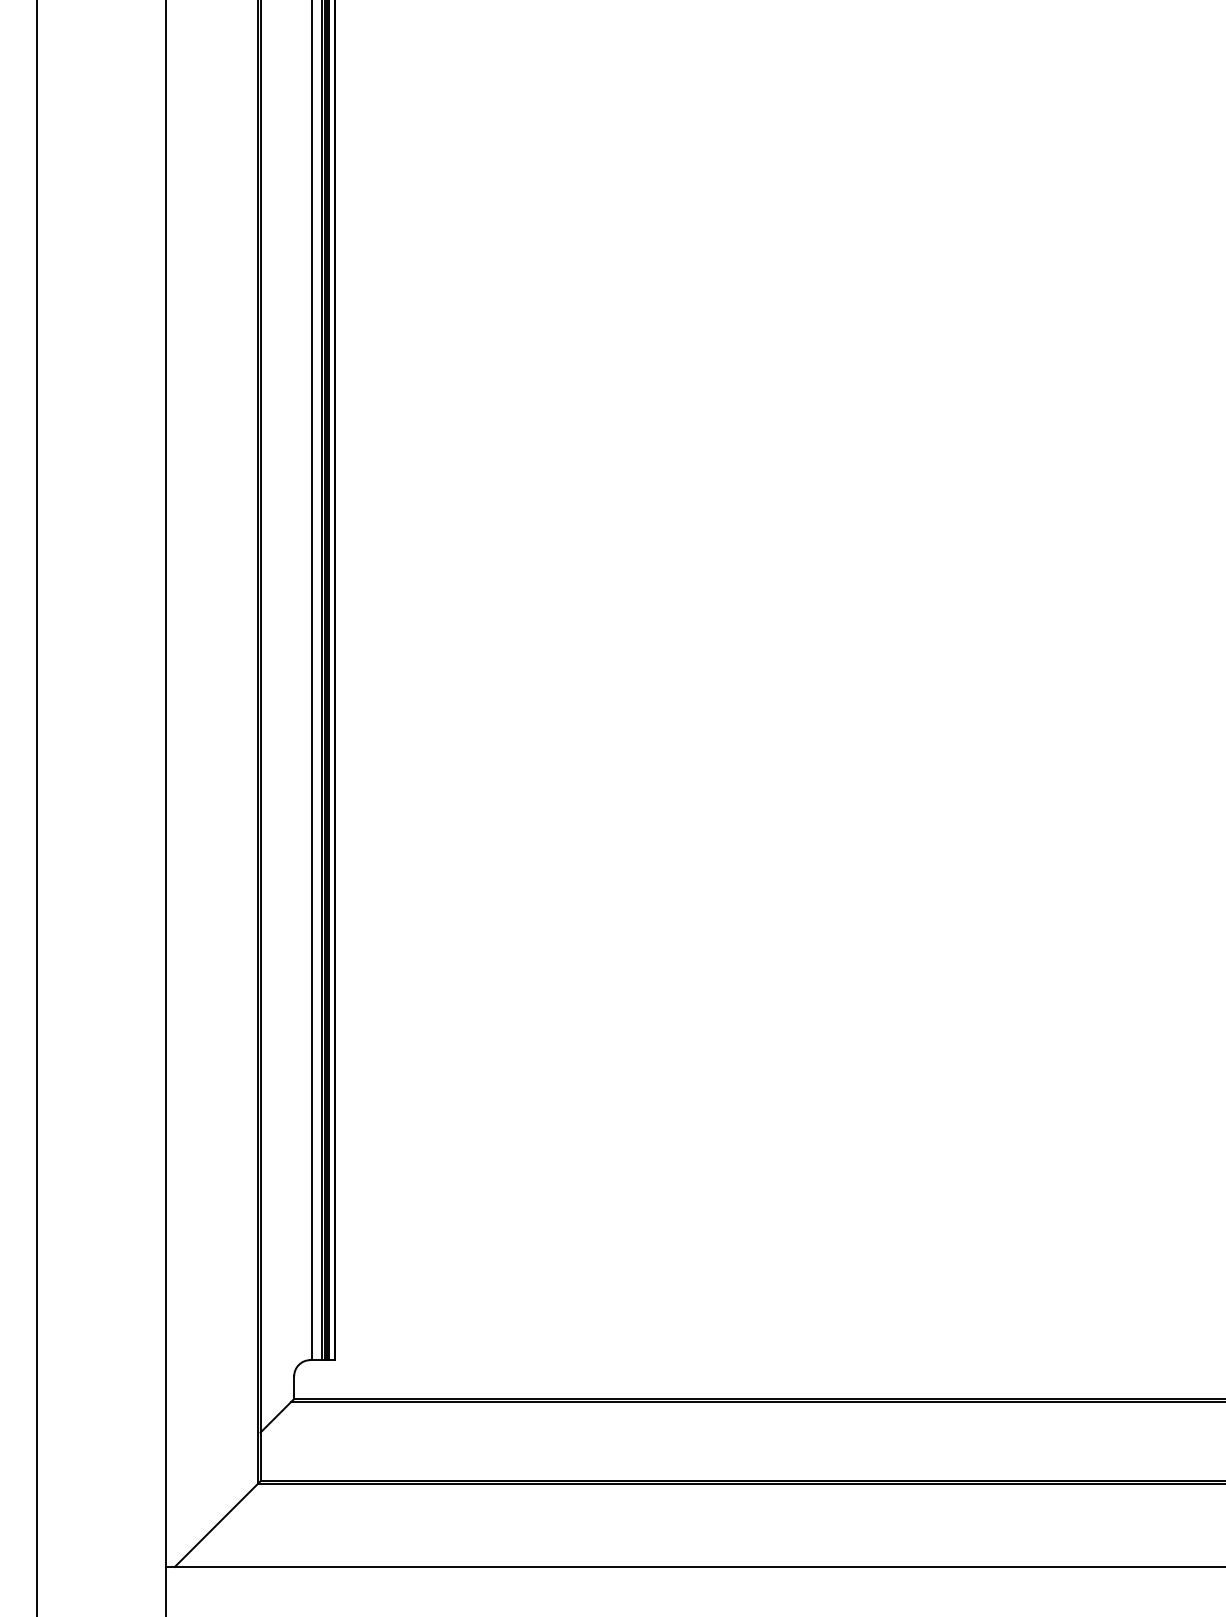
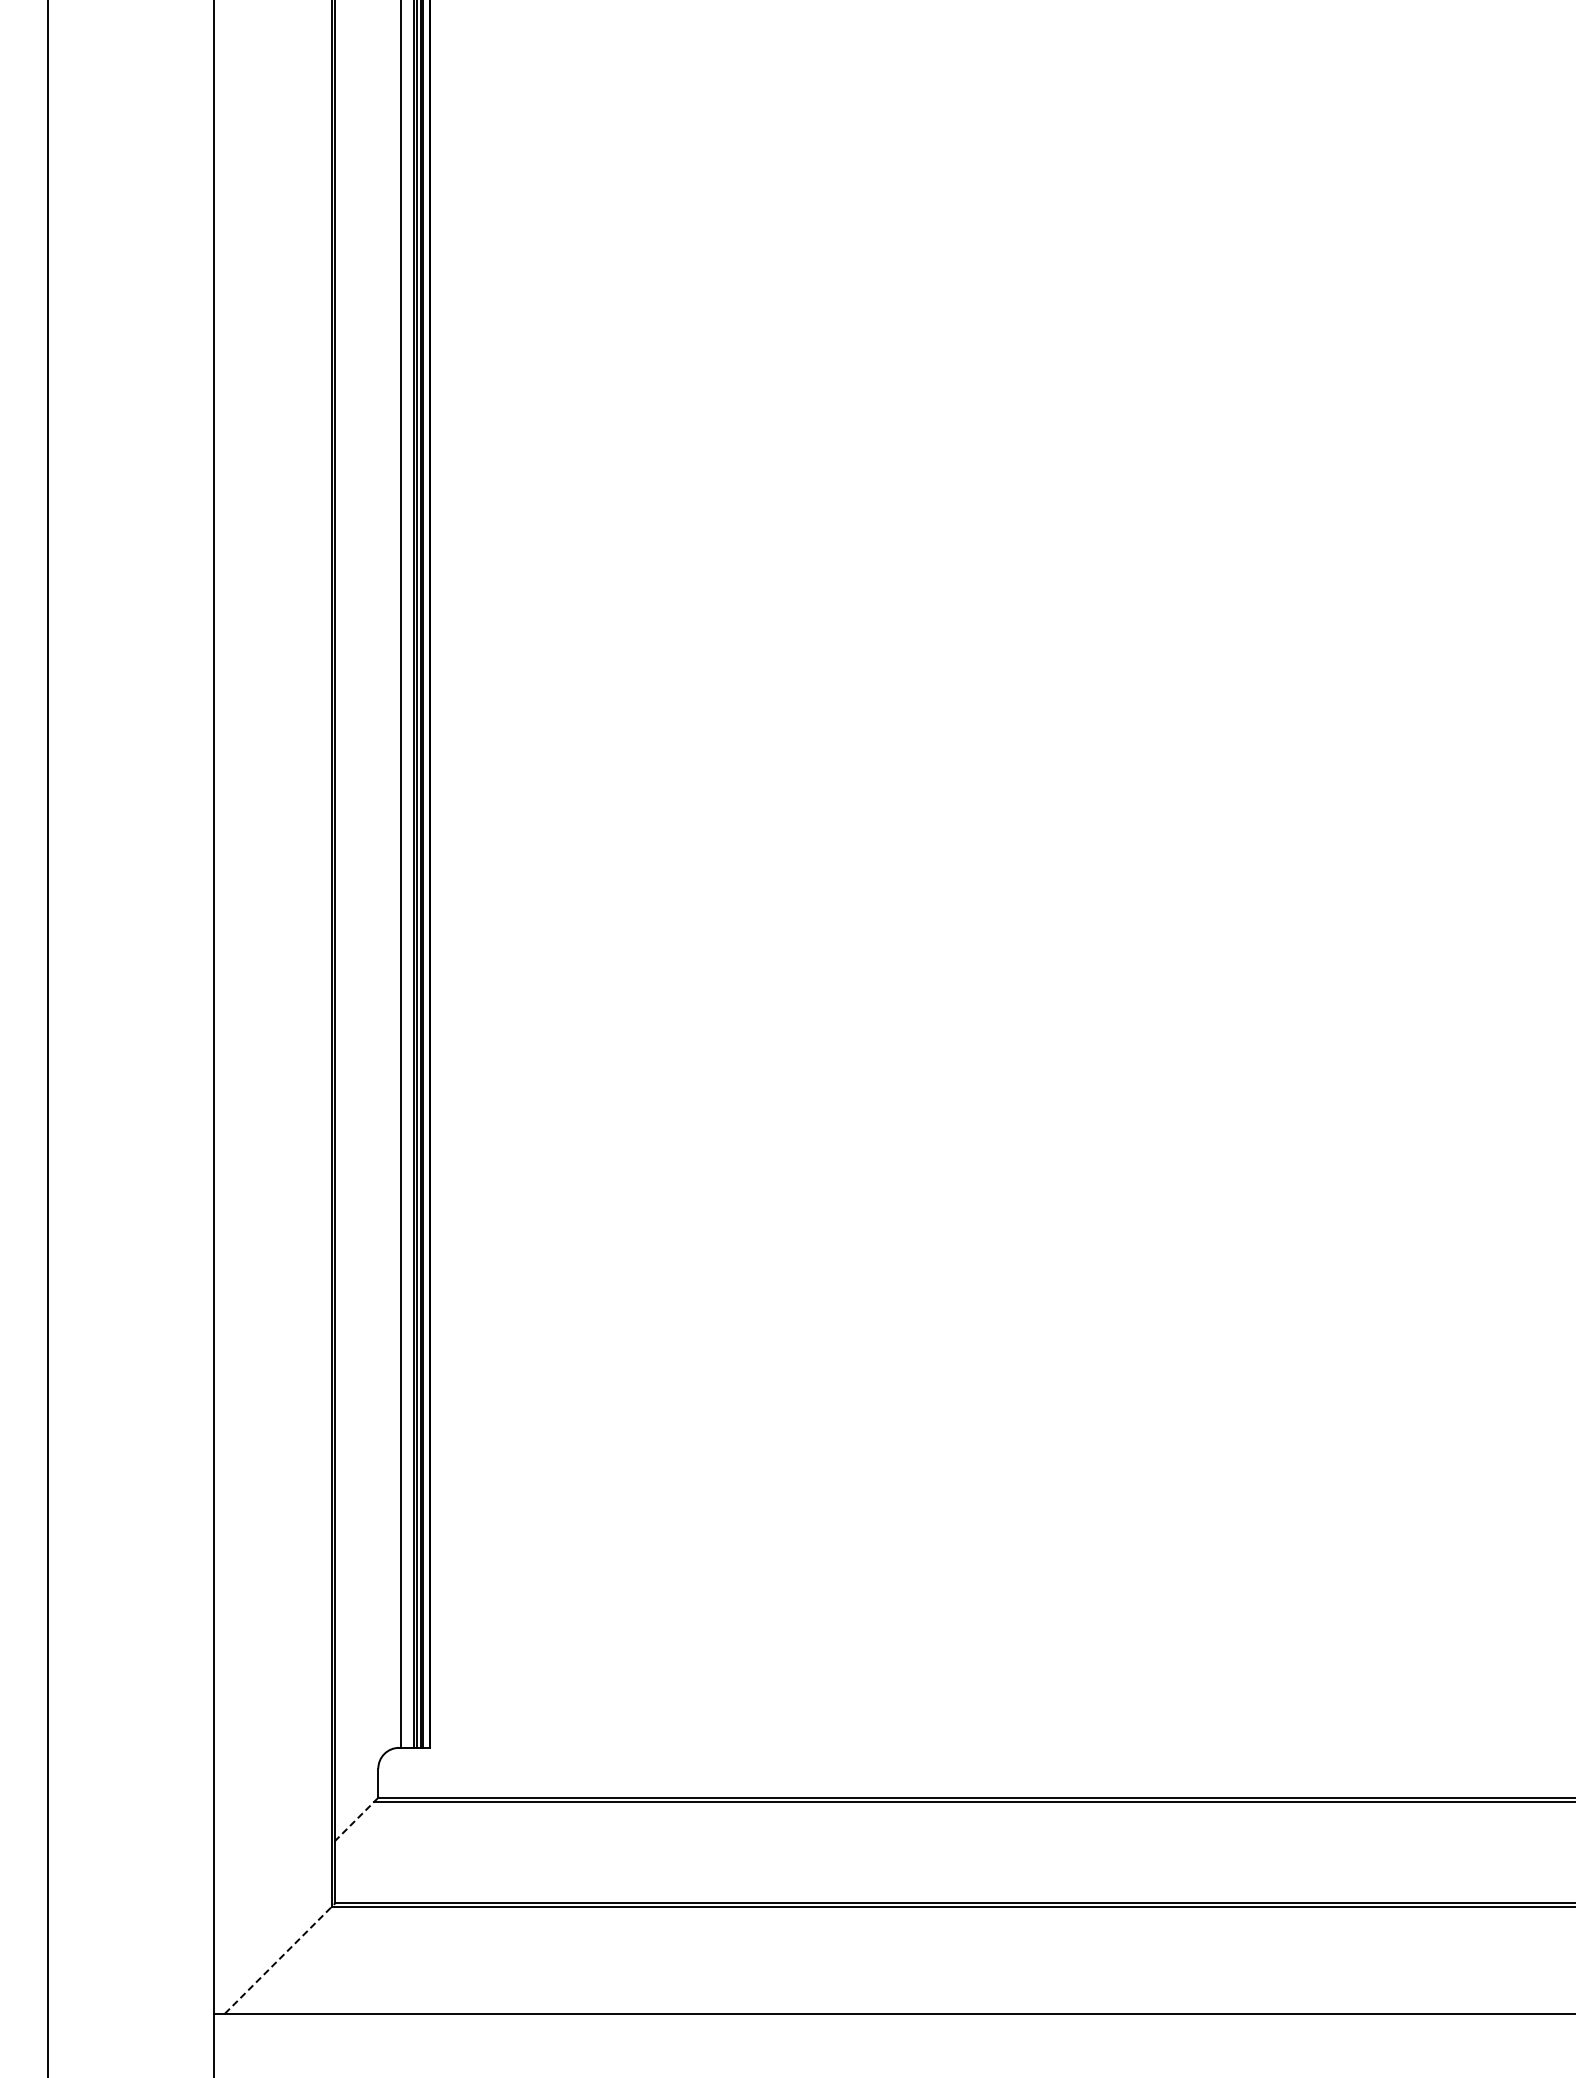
line: (277, 1415) -> (356, 1819), solid -> dashed
line: (218, 1524) -> (280, 1958), solid -> dashed

